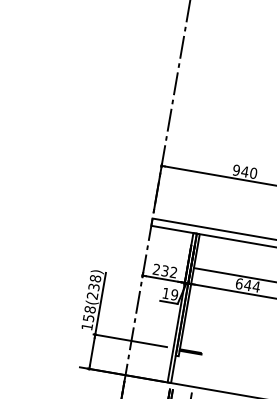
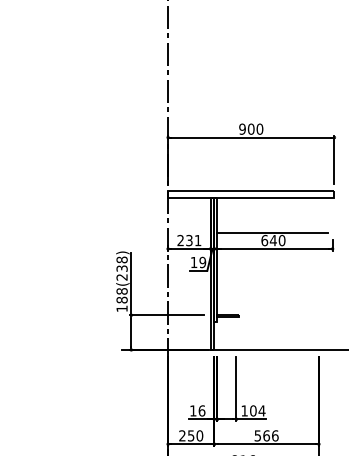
text: (244, 170) -> (250, 128), 940 -> 900
text: (173, 271) -> (197, 239), 232 -> 231
text: (255, 286) -> (281, 240), 644 -> 640
text: (88, 317) -> (121, 299), 158(238) -> 188(238)

